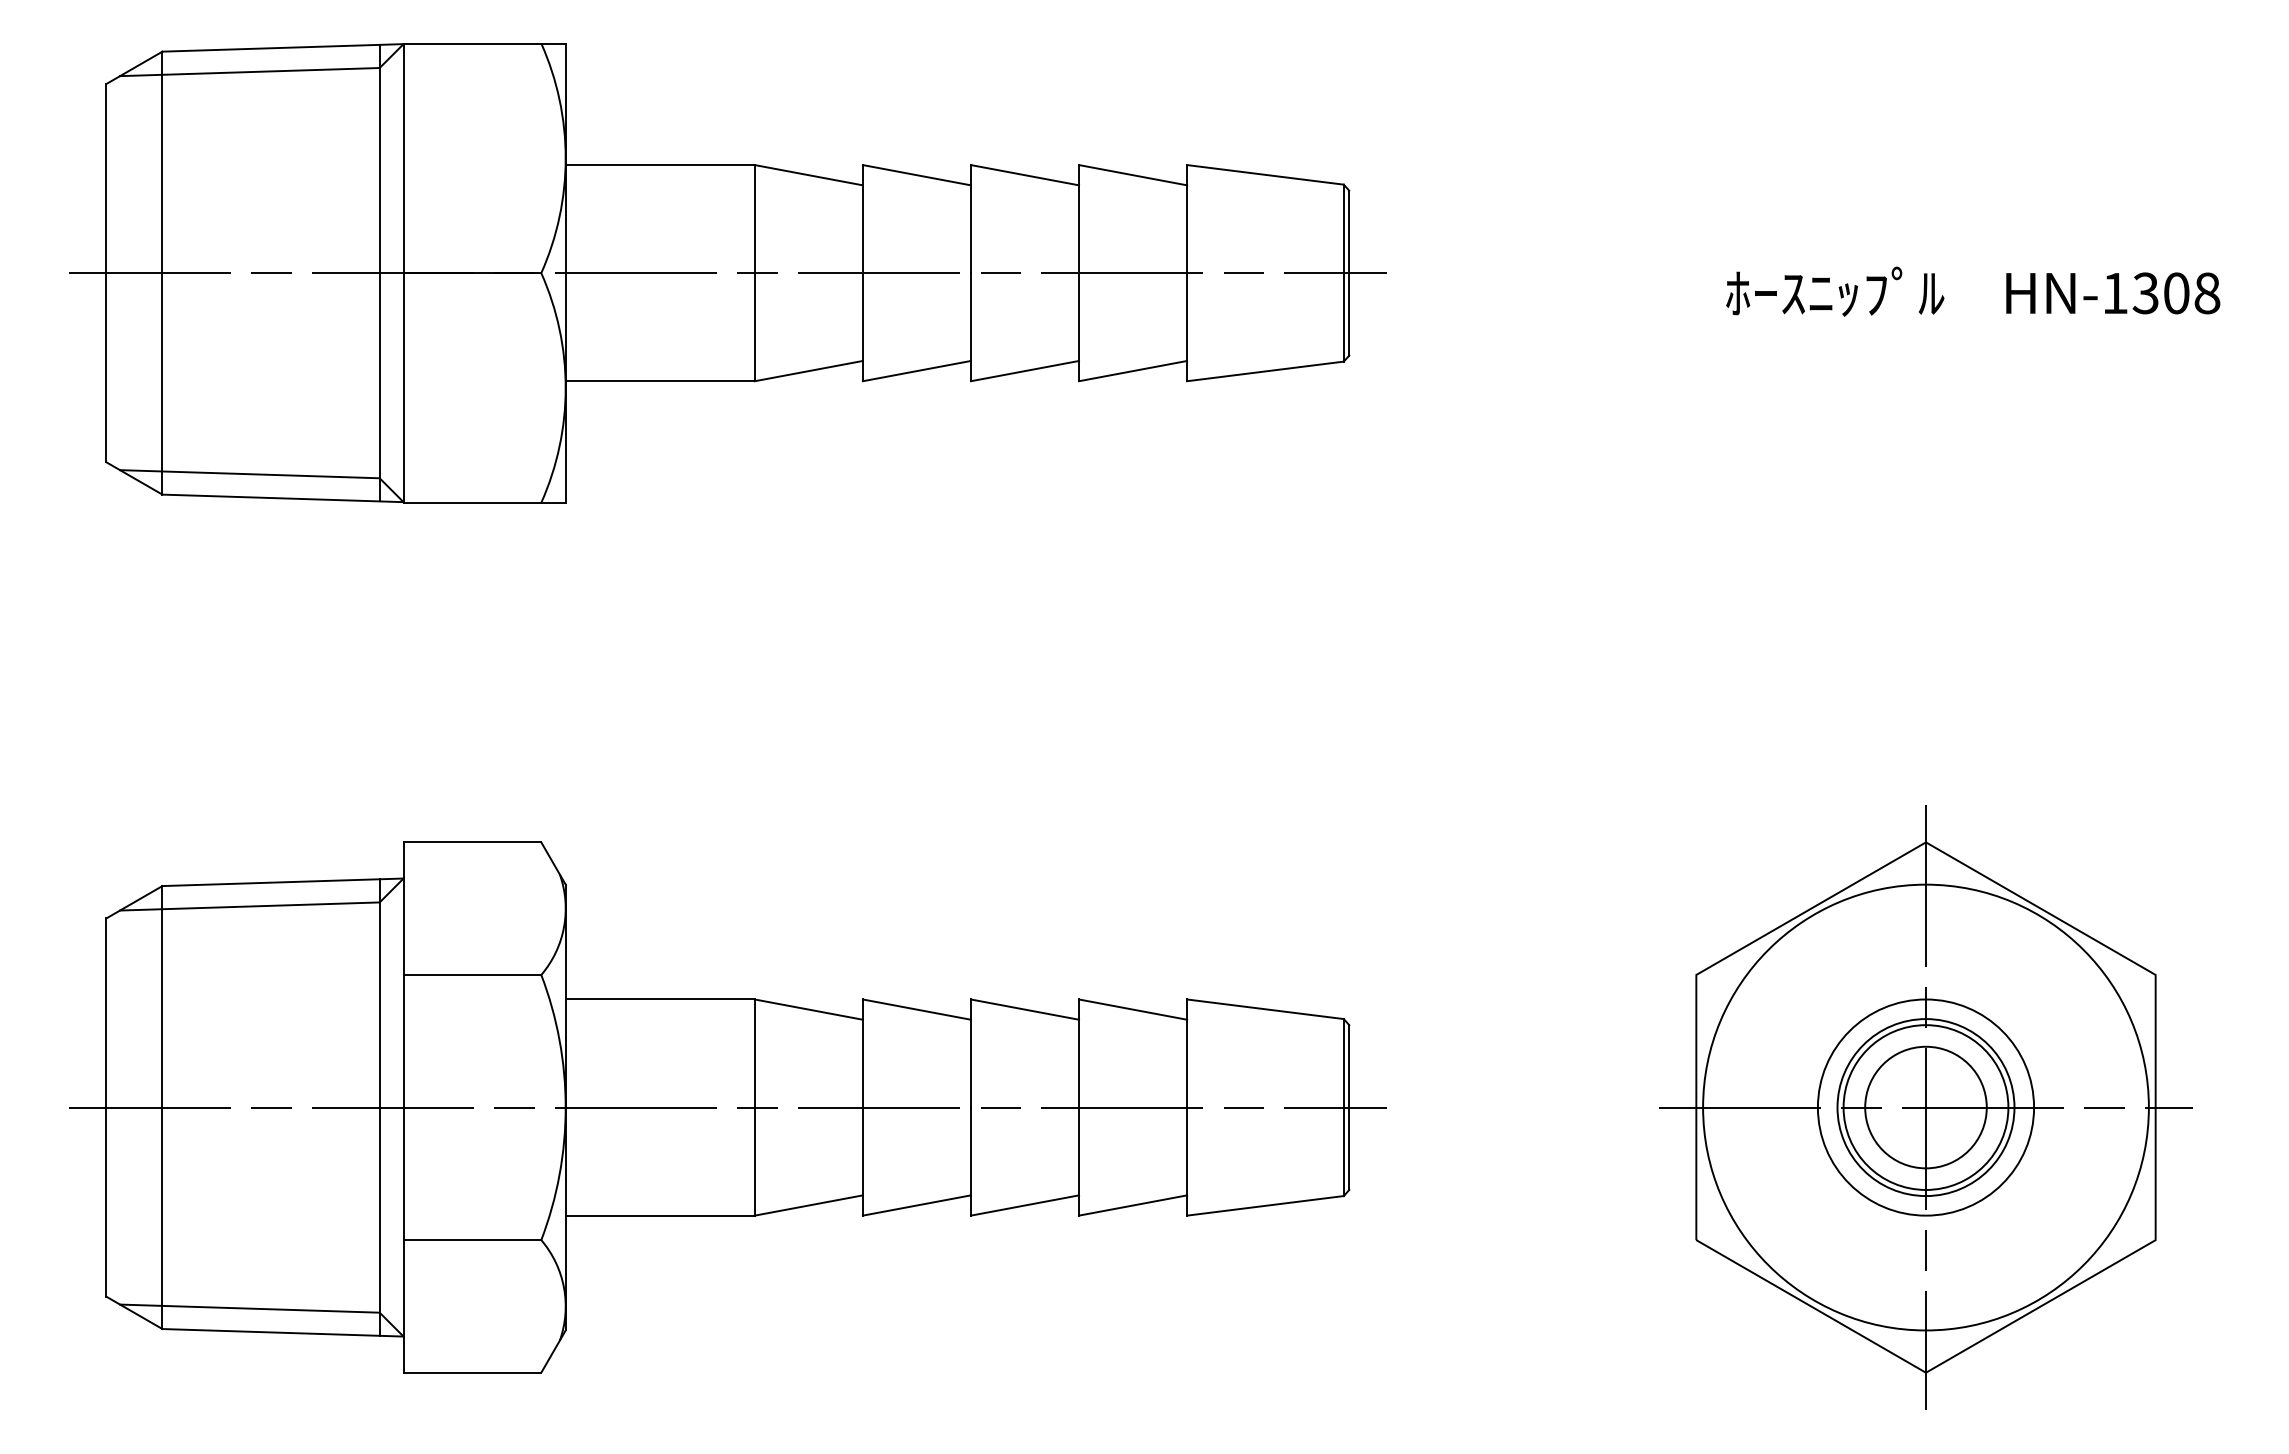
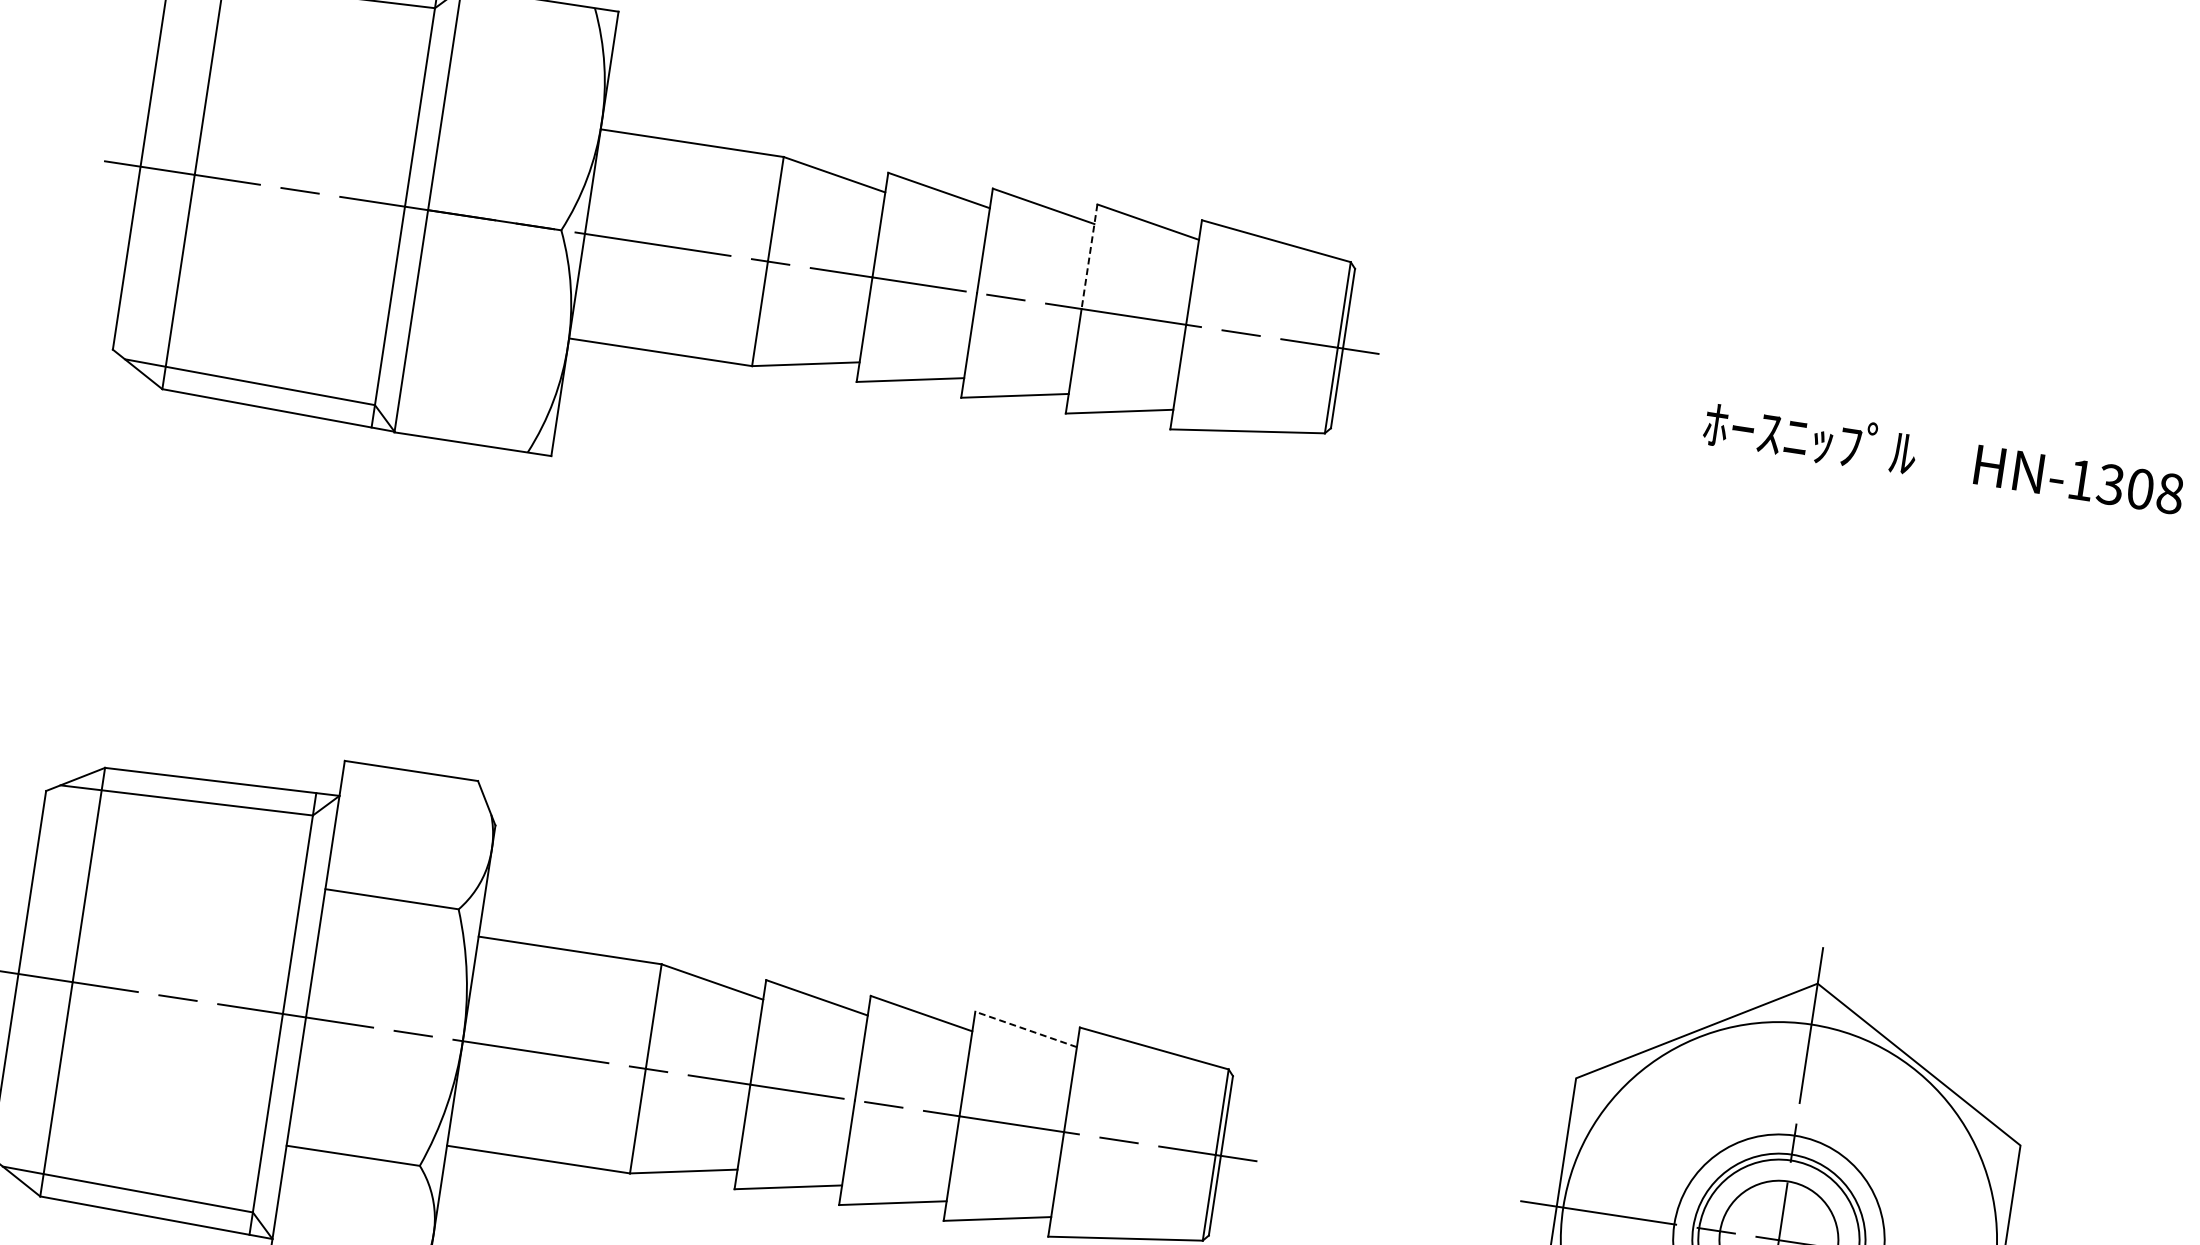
line: (1079, 219) -> (1089, 257), solid -> dashed
line: (1133, 1009) -> (1026, 1029), solid -> dashed

